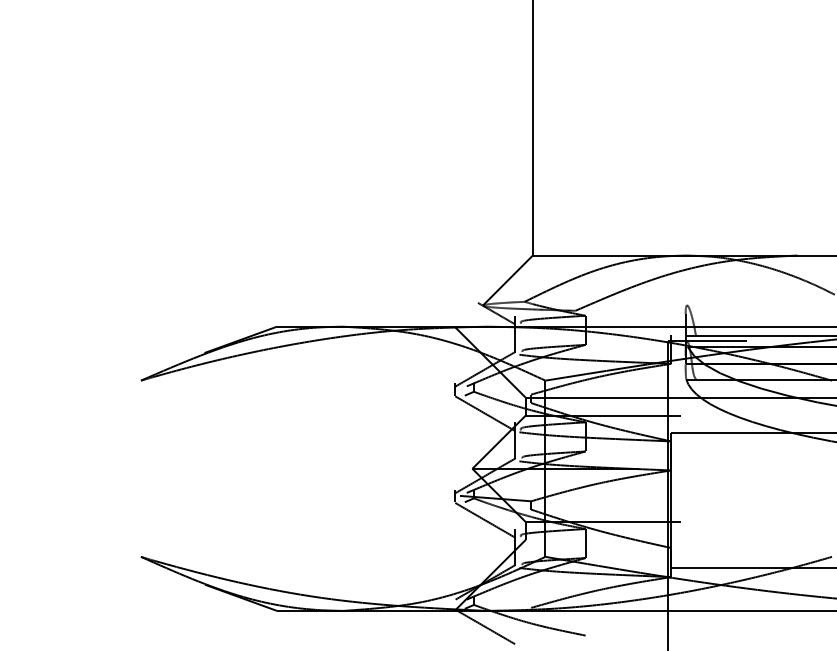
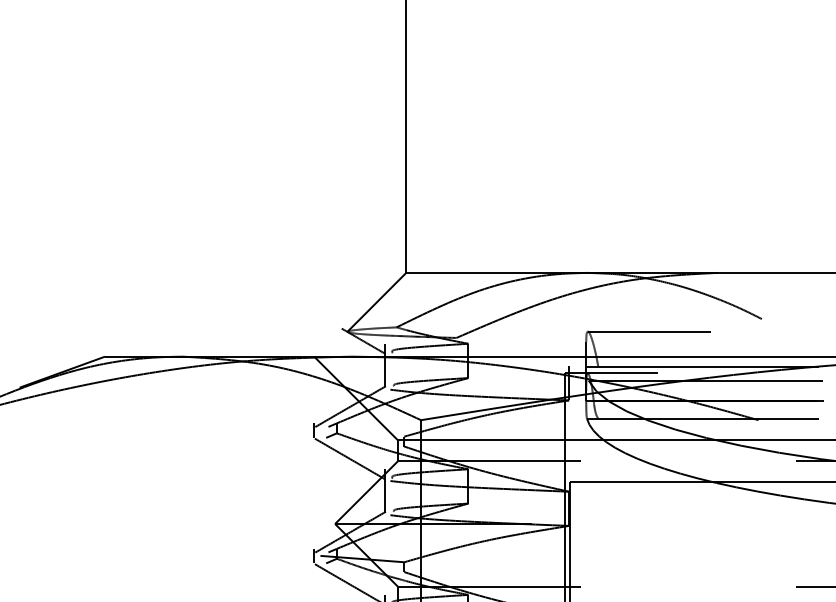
line: (739, 305) -> (649, 331), added

